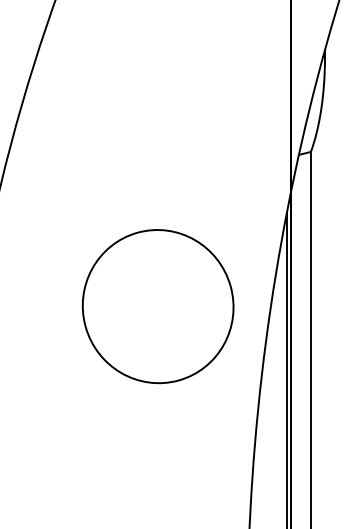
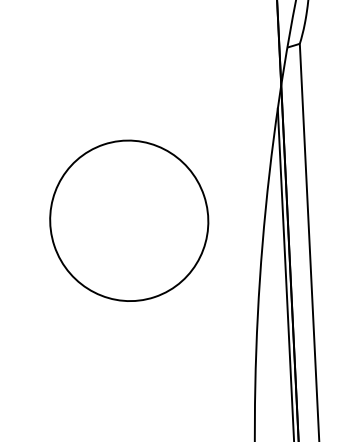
part: (157, 306) -> (128, 220), moved

